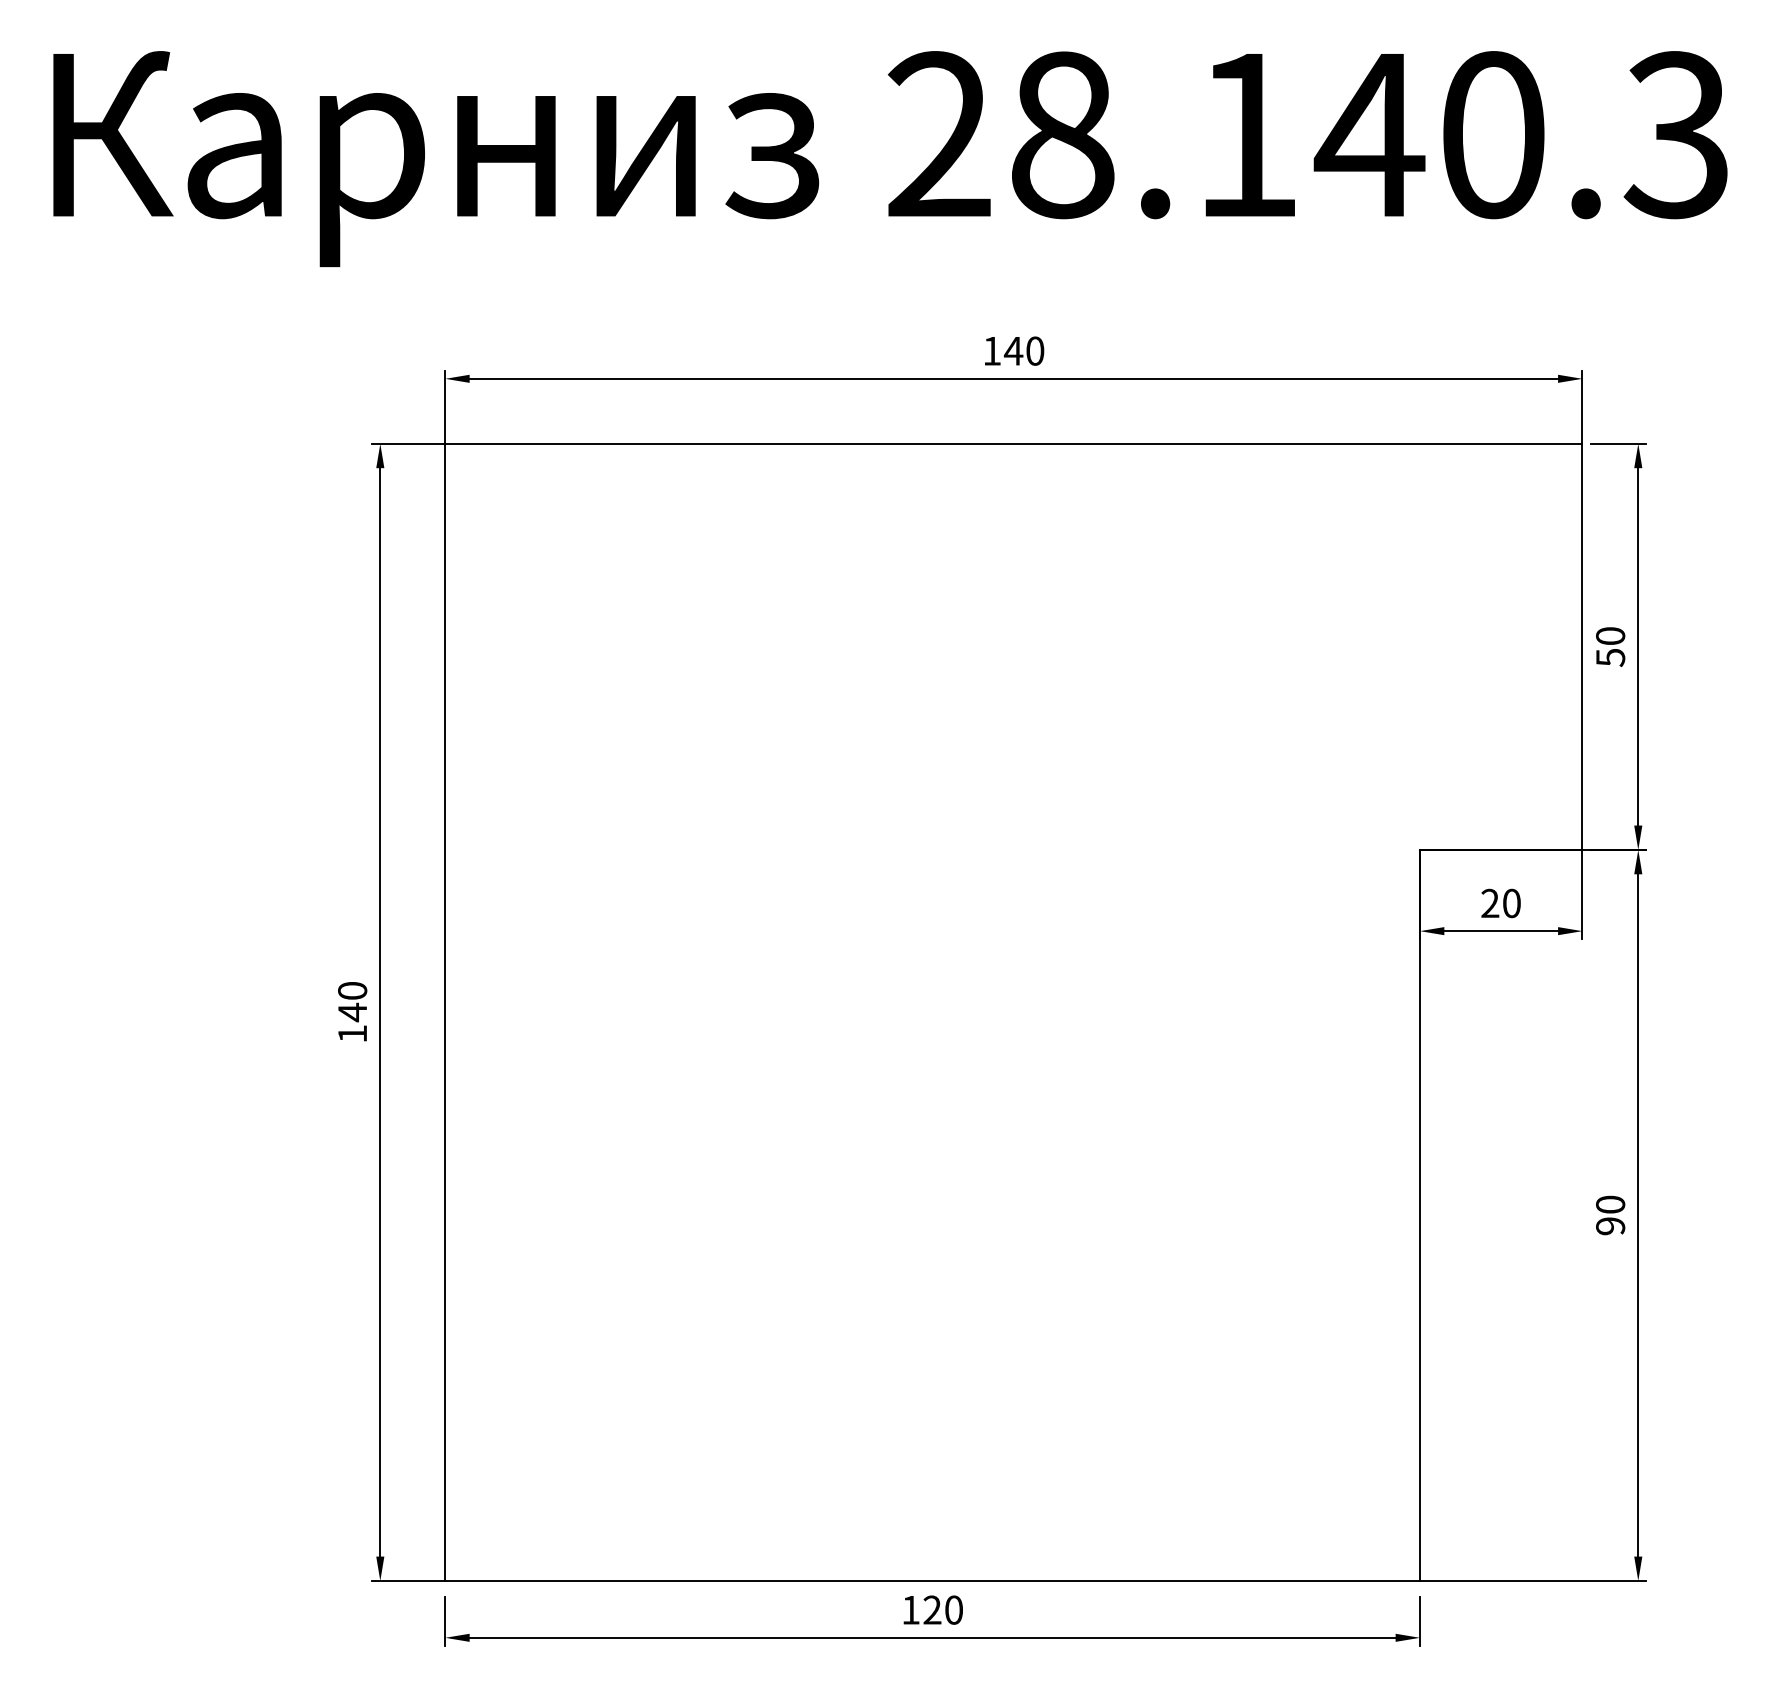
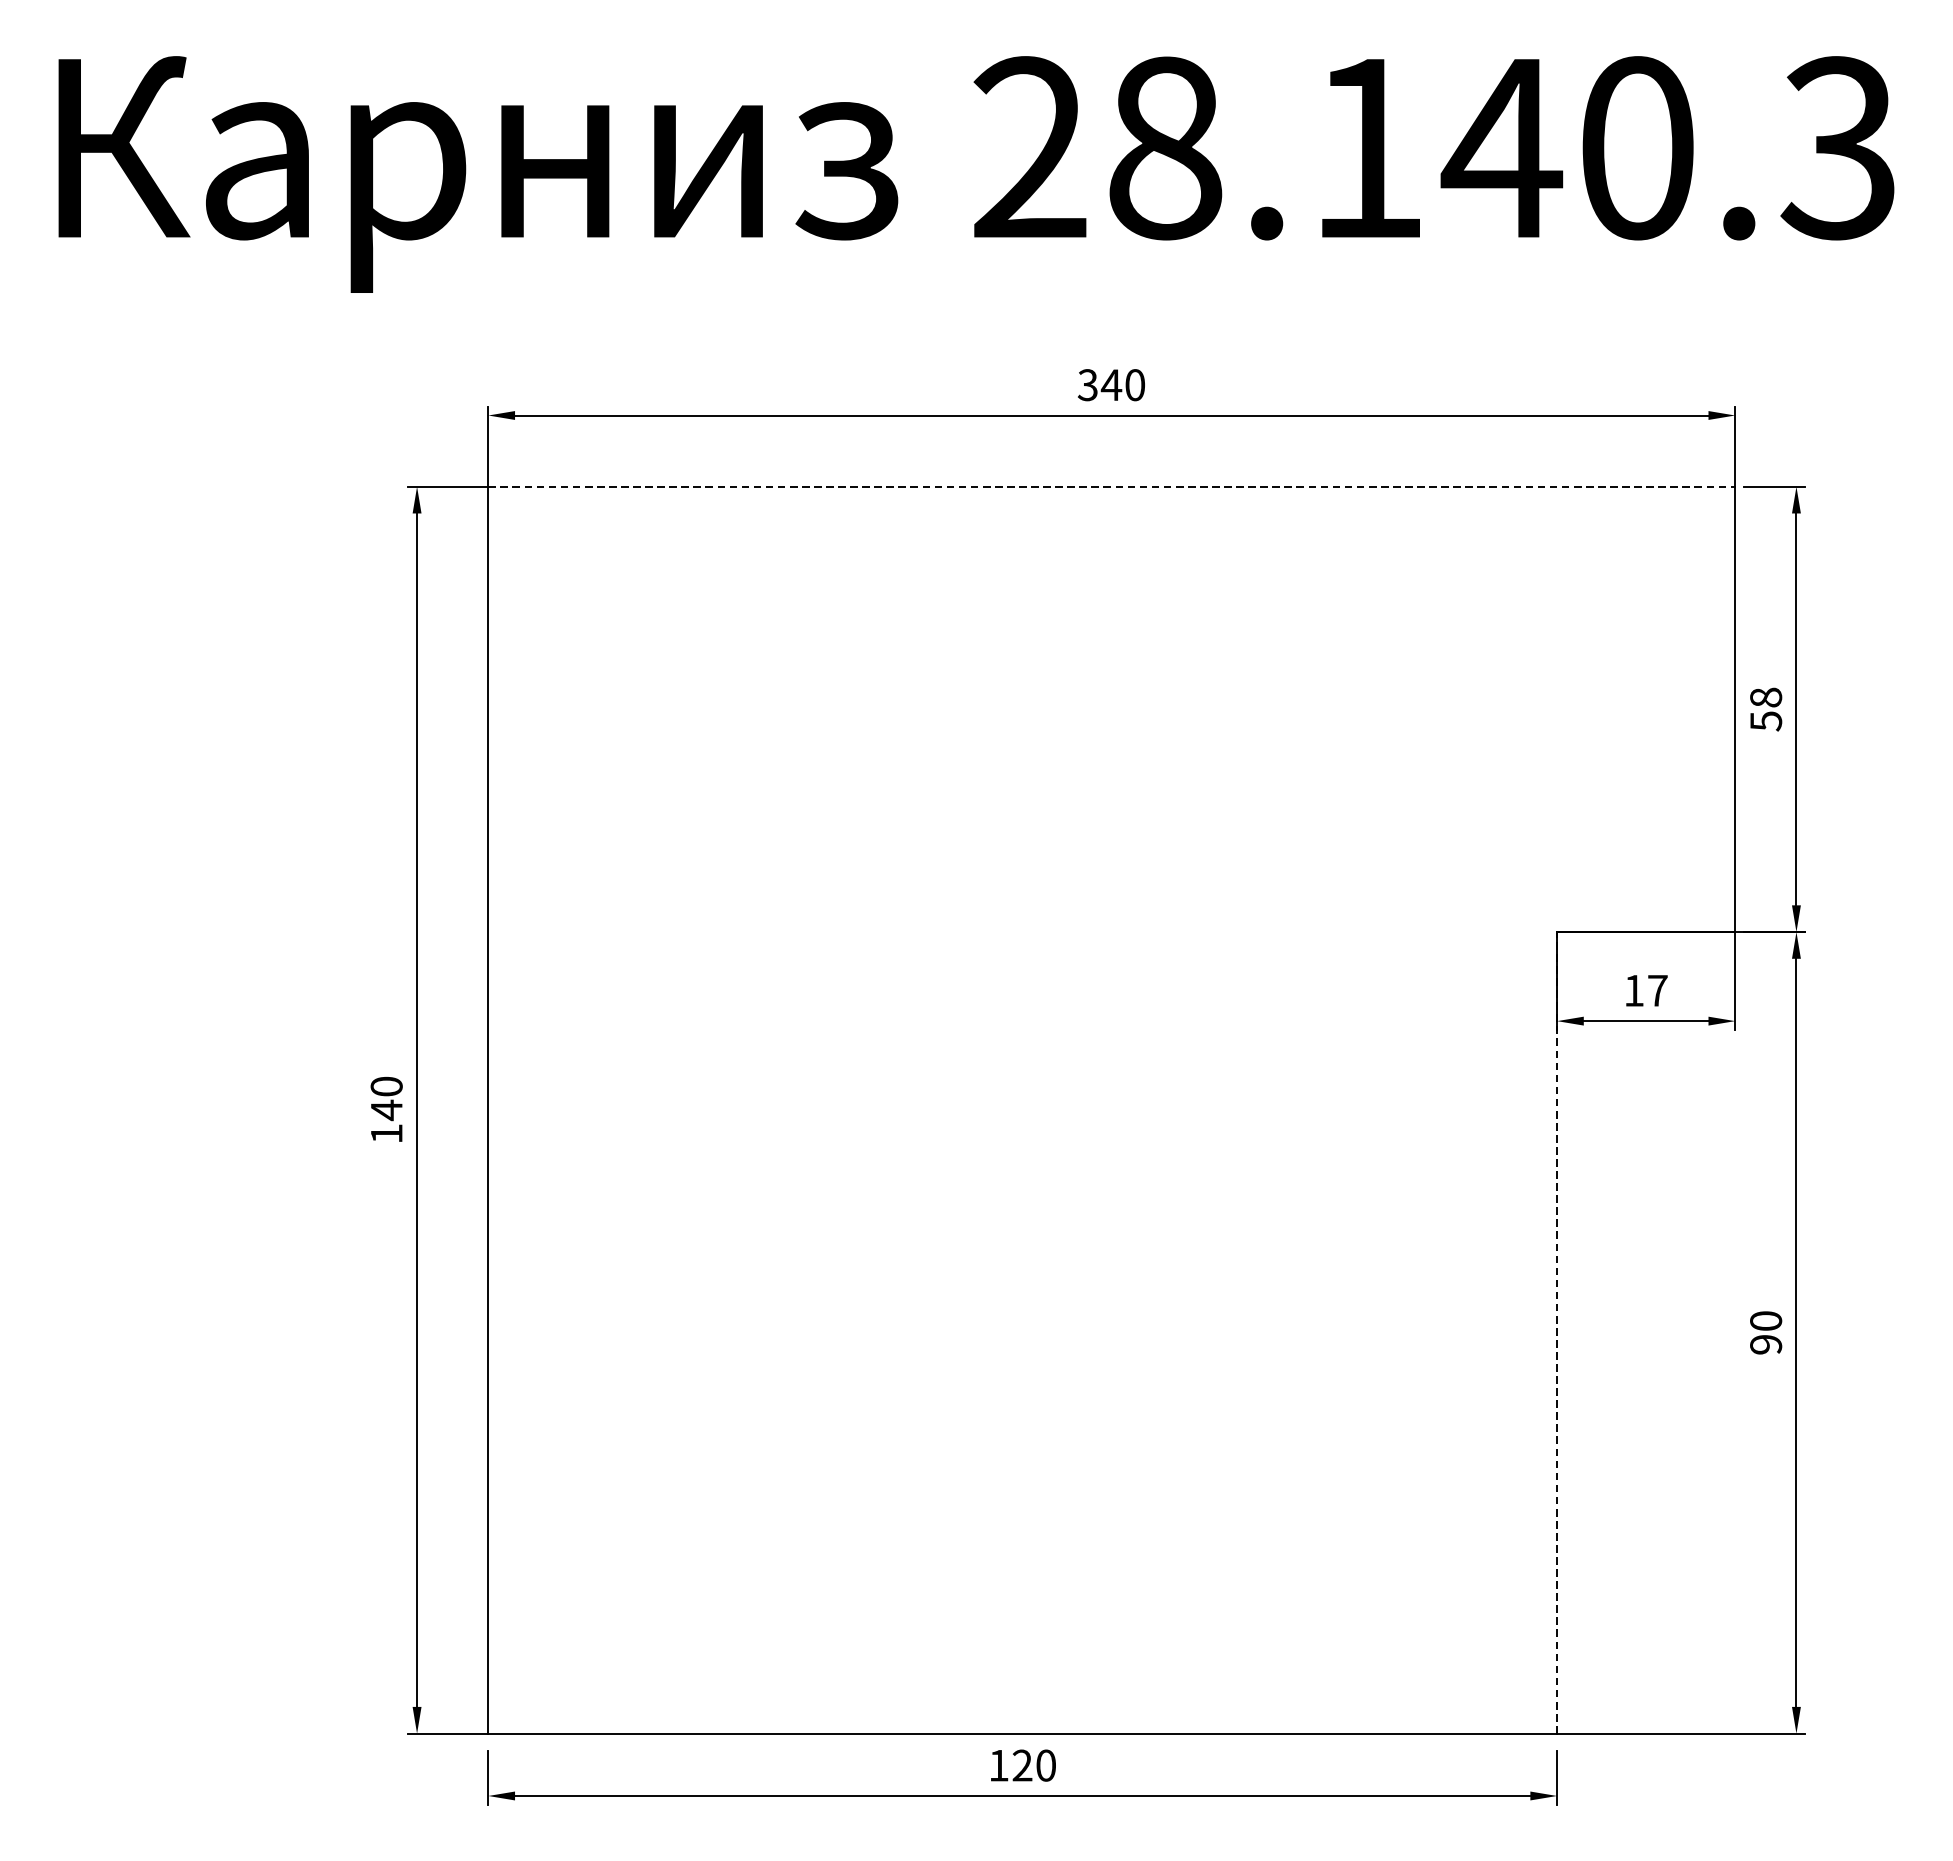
text: (991, 350) -> (1087, 384), 140 -> 340
line: (1013, 443) -> (1111, 486), solid -> dashed
text: (1610, 635) -> (1765, 696), 50 -> 58
text: (1500, 903) -> (1645, 990), 20 -> 17
line: (1419, 1215) -> (1556, 1332), solid -> dashed

